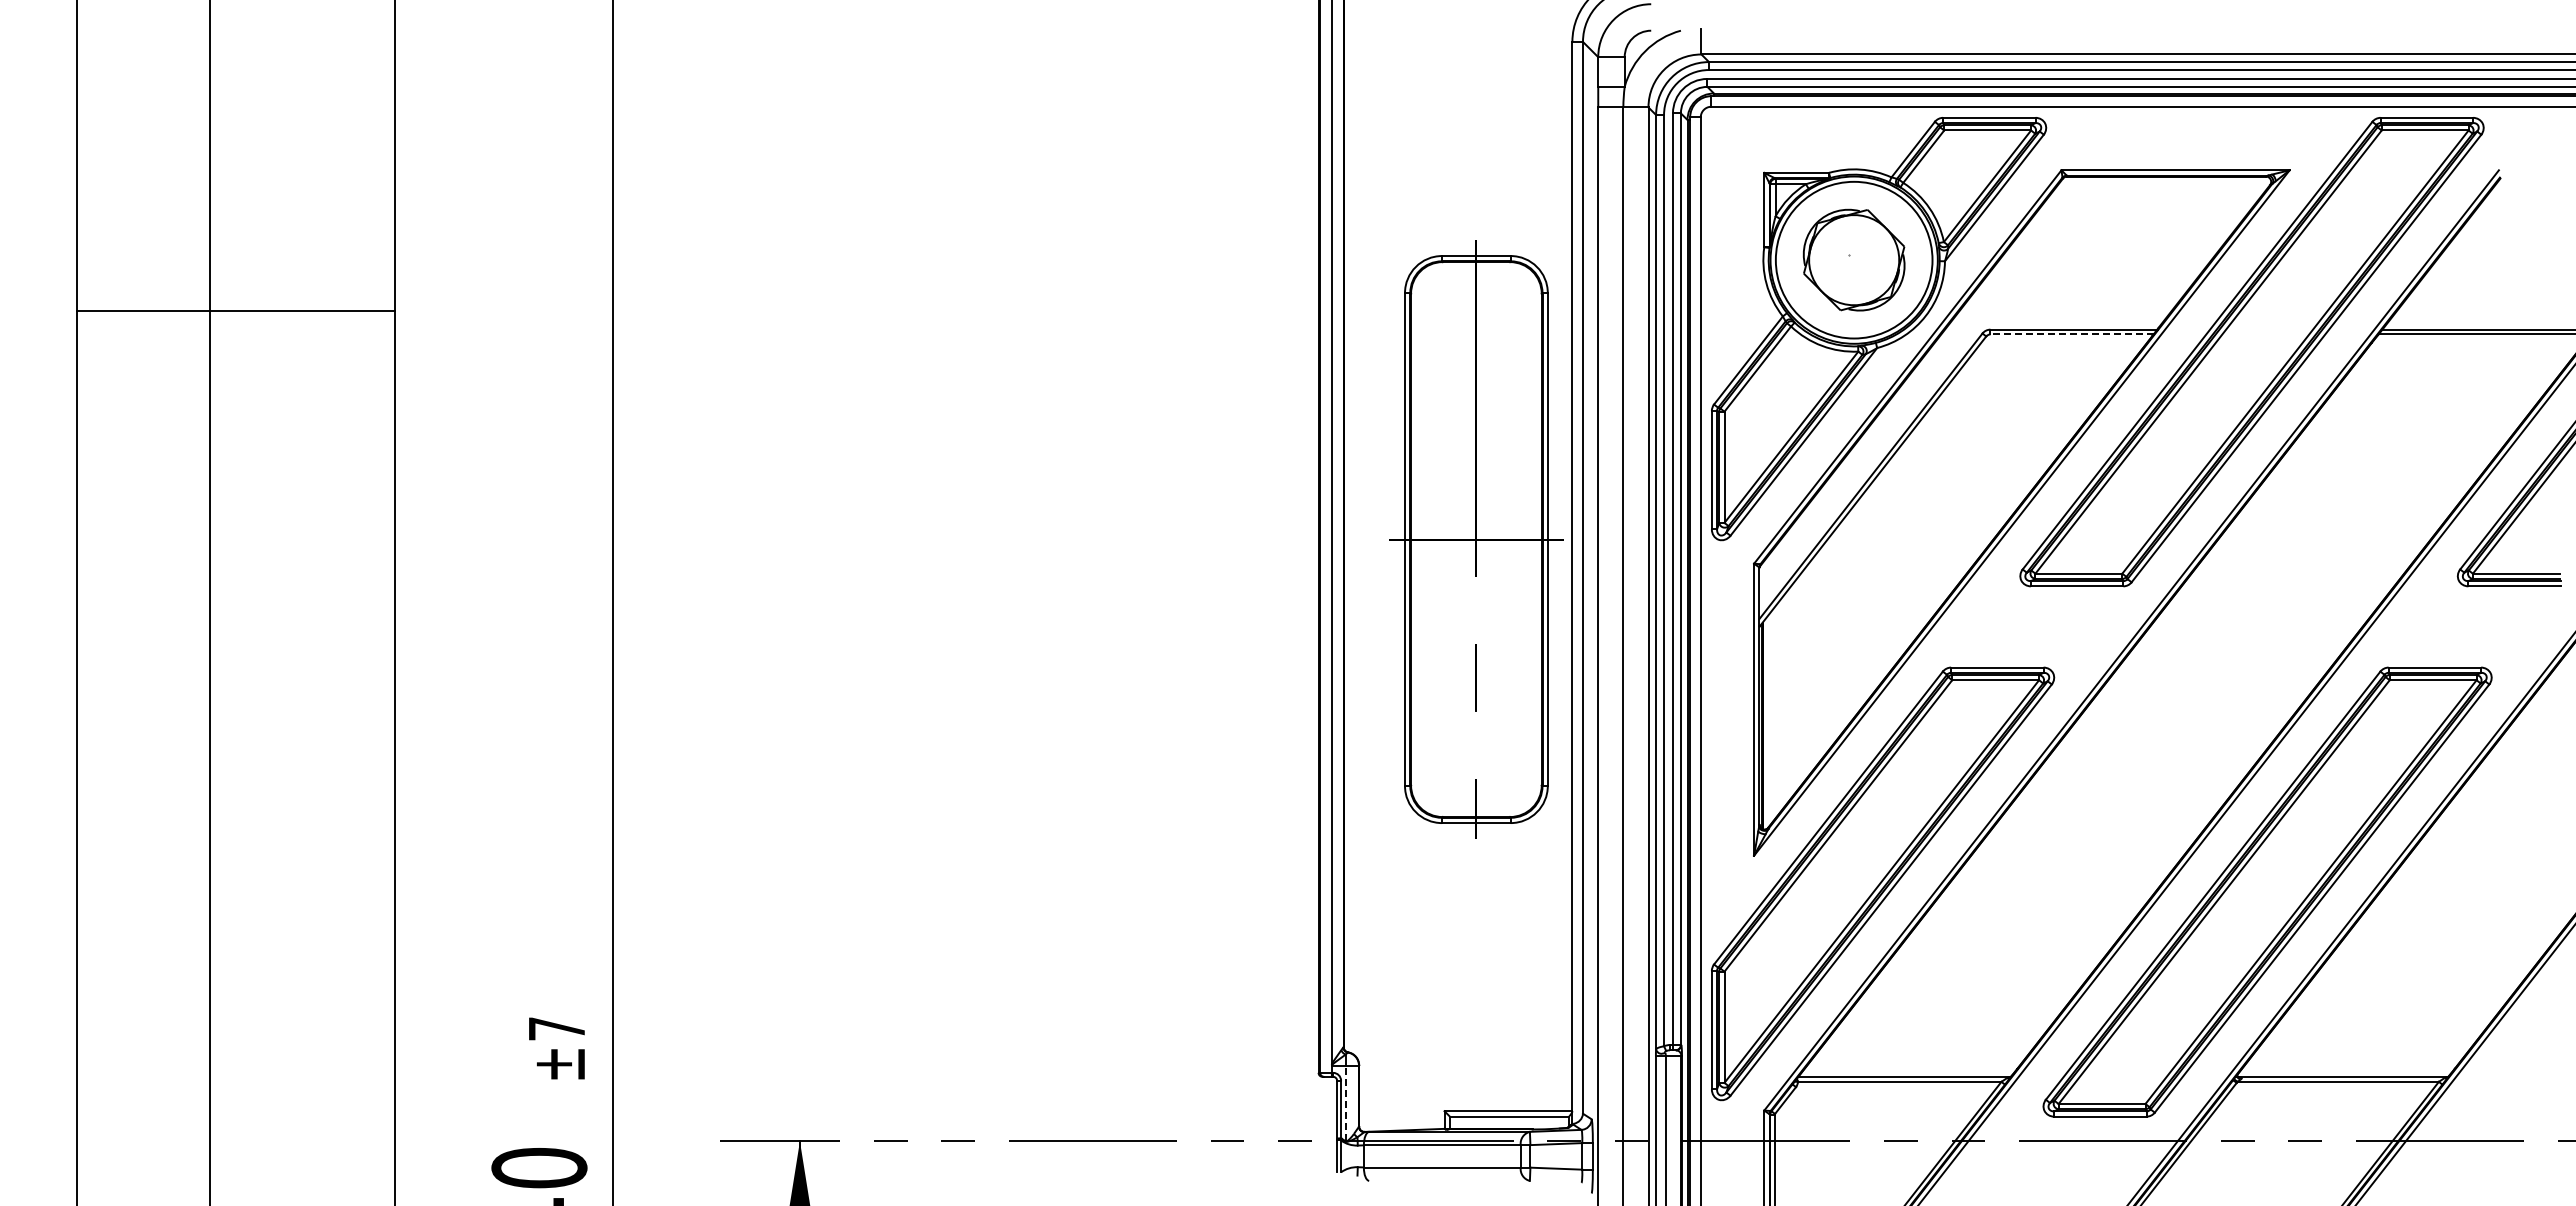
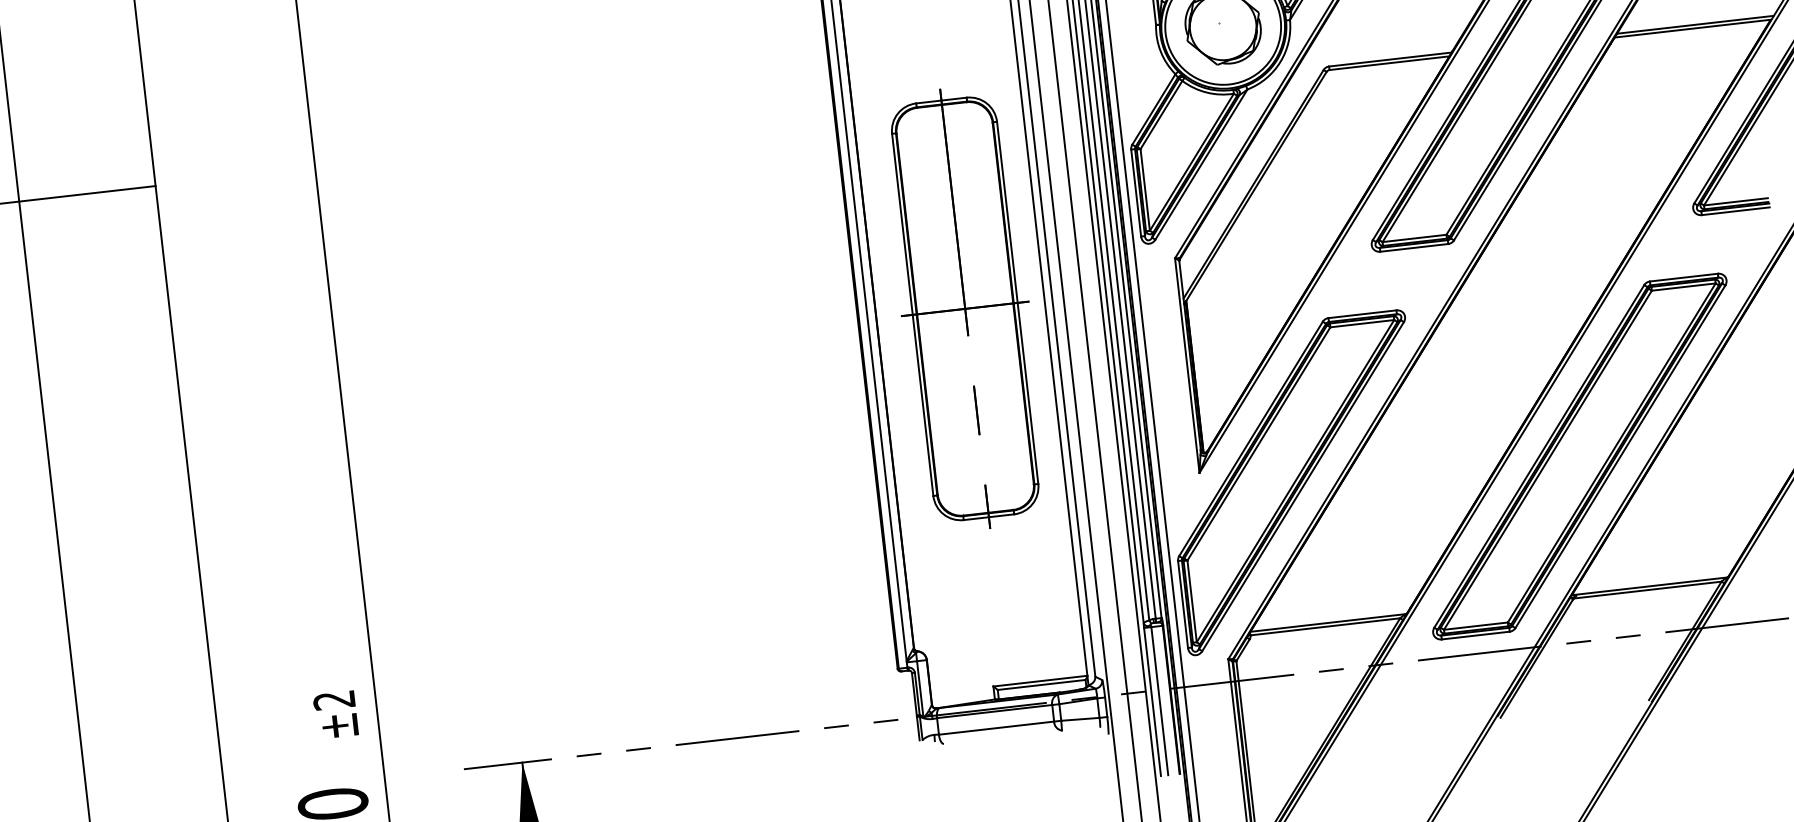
line: (2072, 334) -> (1389, 63), dashed -> solid
part: (1476, 539) -> (965, 308), moved
text: (556, 1028) -> (334, 700), ±7 -> ±2
line: (1345, 1103) -> (920, 689), dashed -> solid

